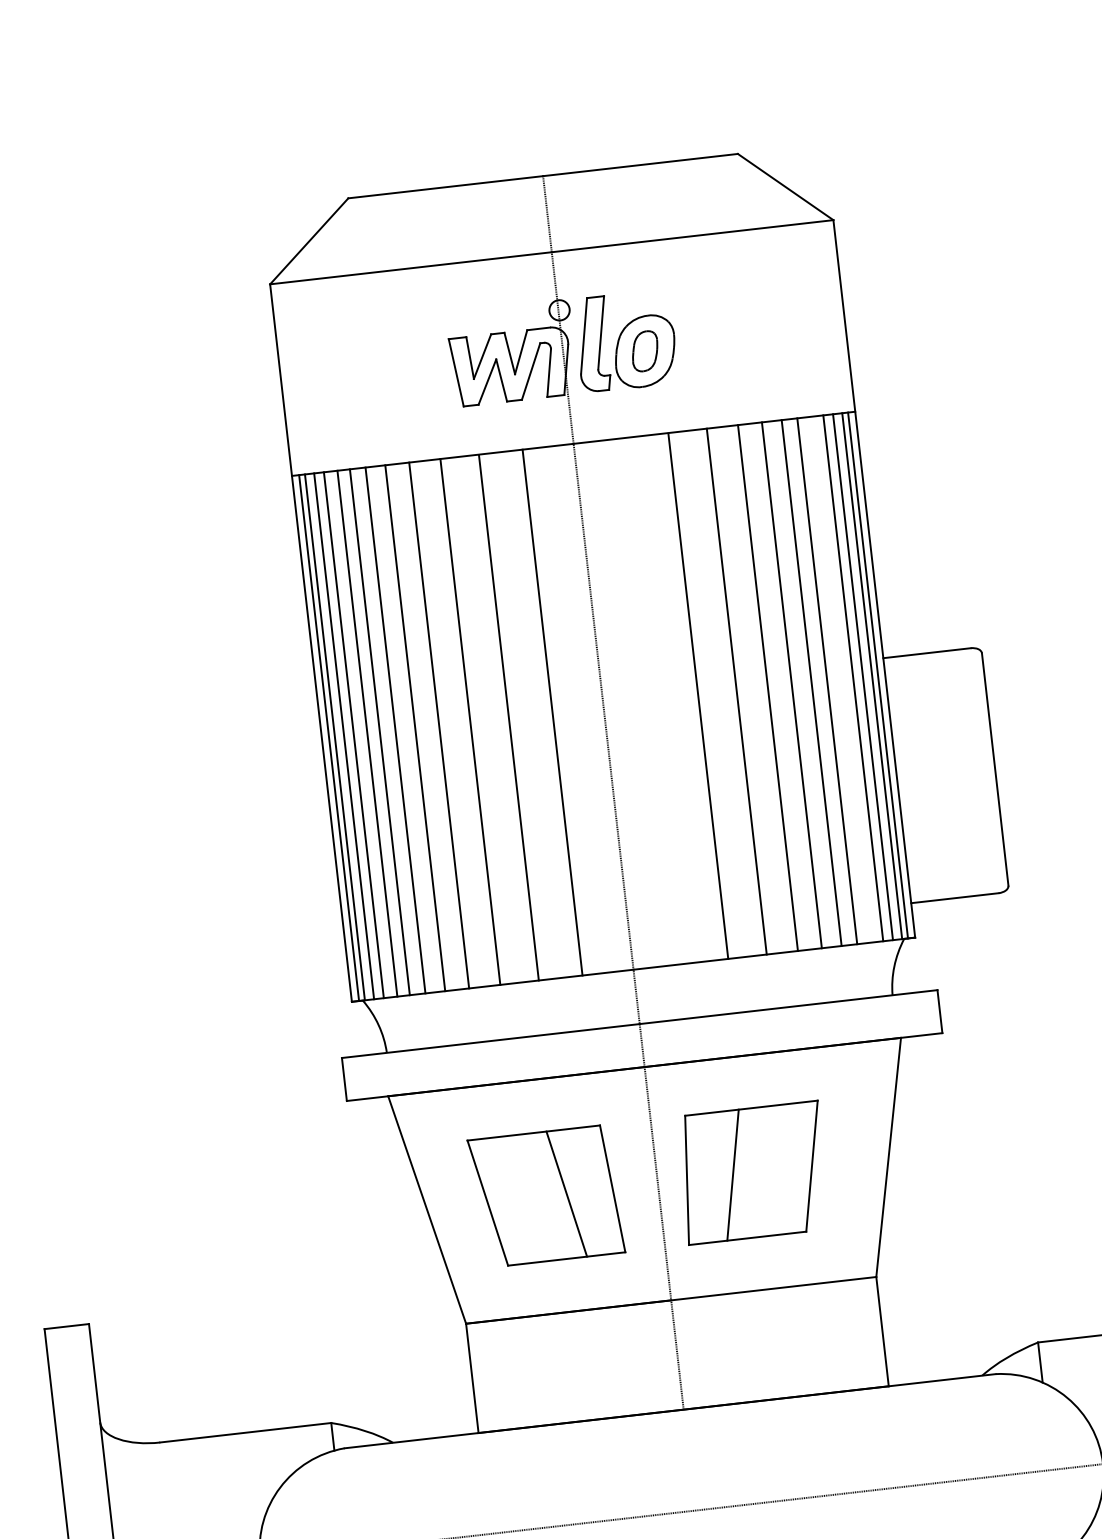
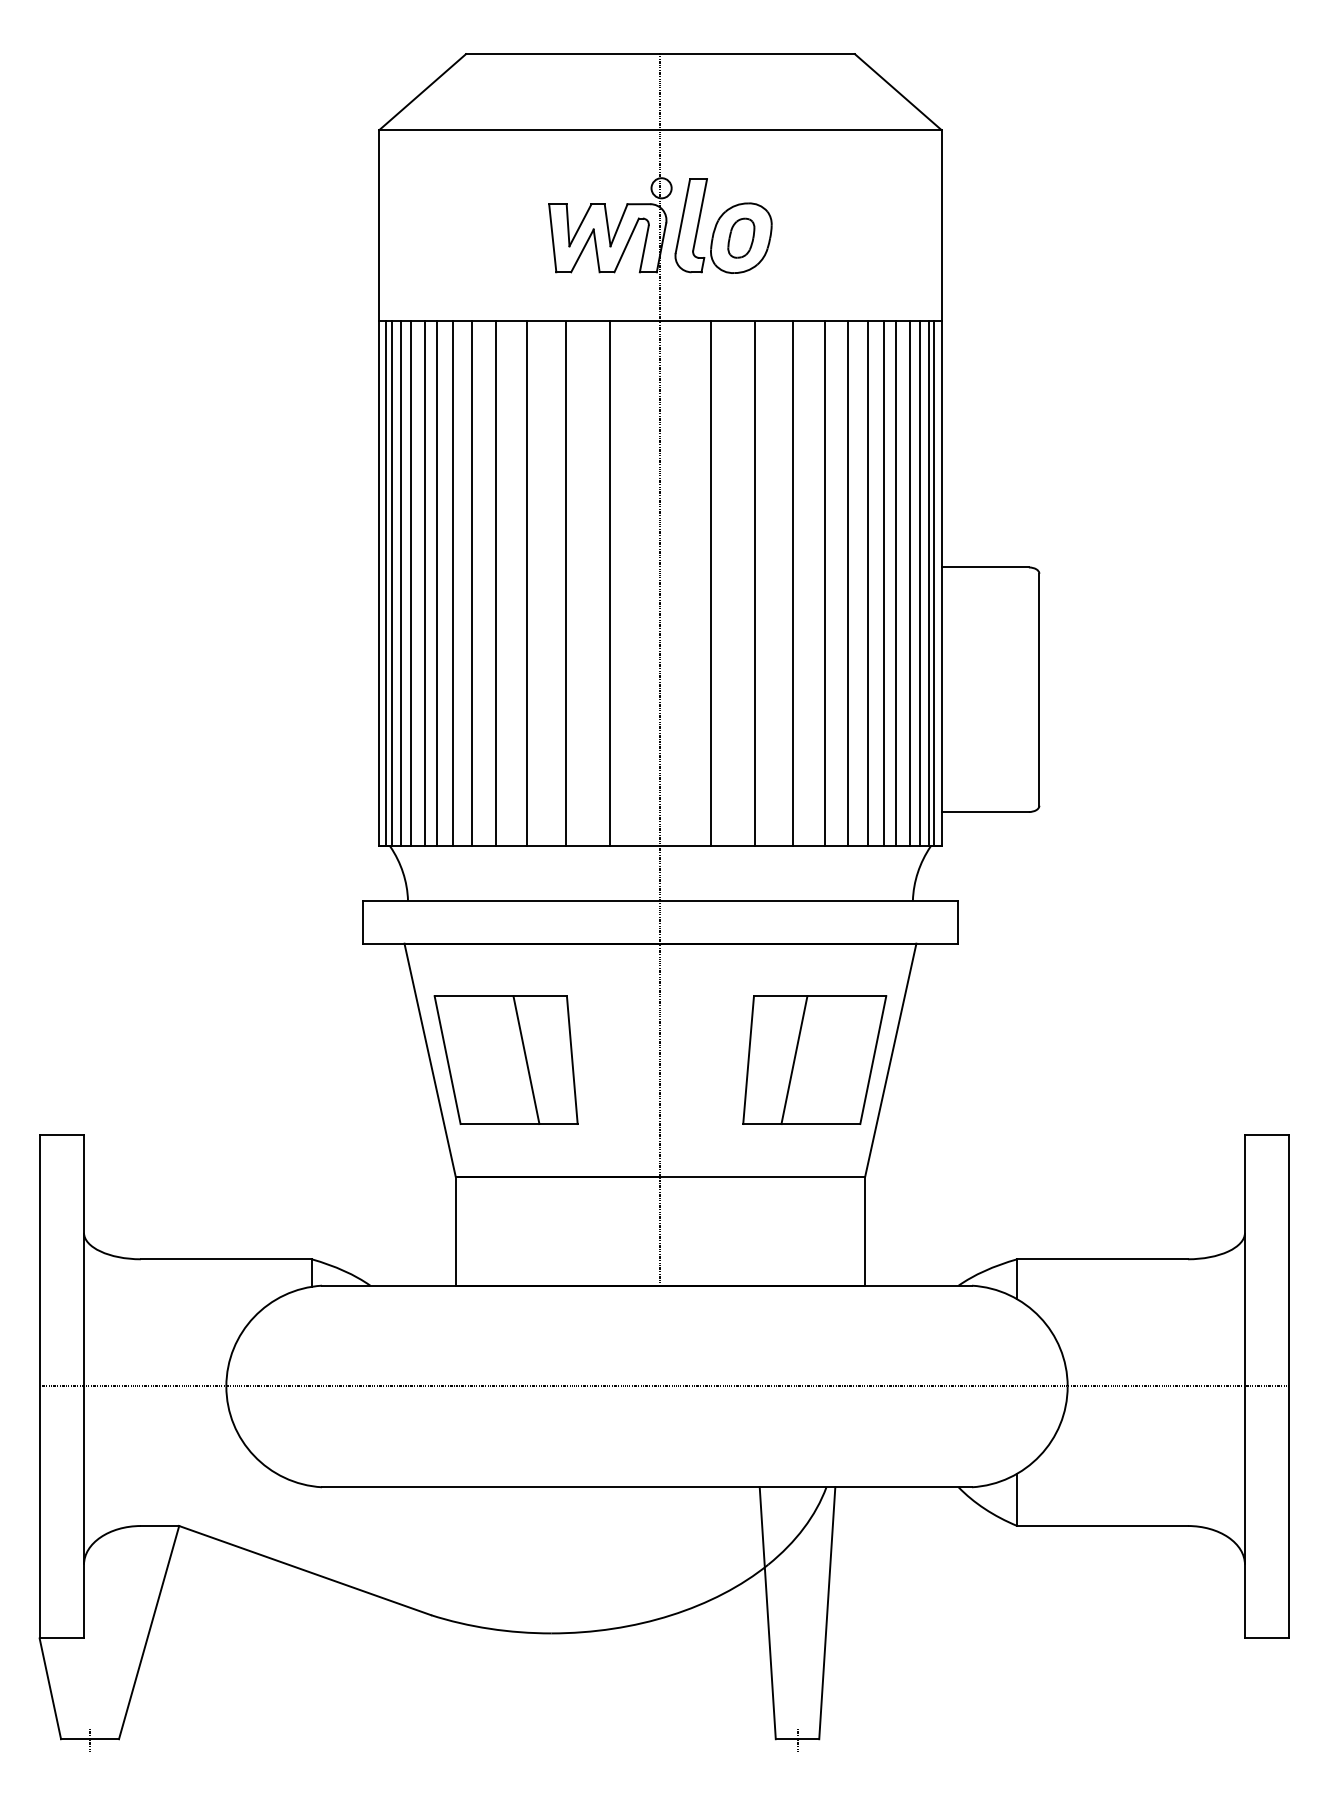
line: (839, 679) -> (896, 583), added
line: (654, 700) -> (711, 583), added
part: (753, 1172) -> (814, 1059), moved
part: (545, 1195) -> (505, 1059), moved

